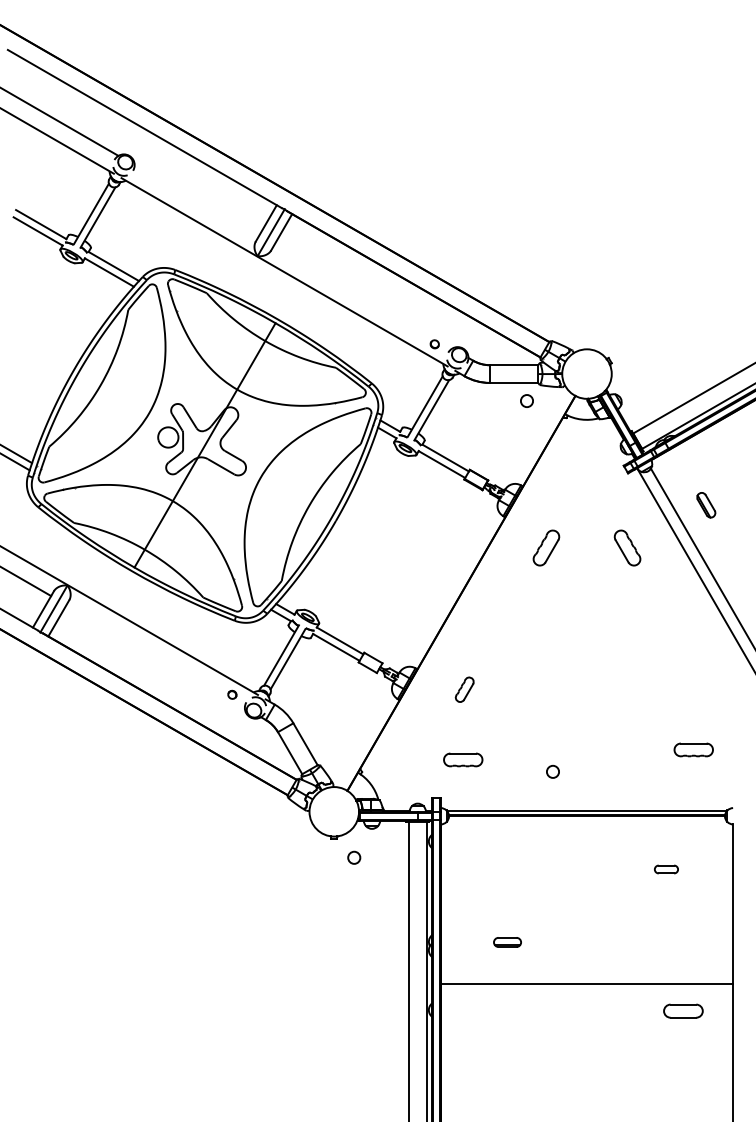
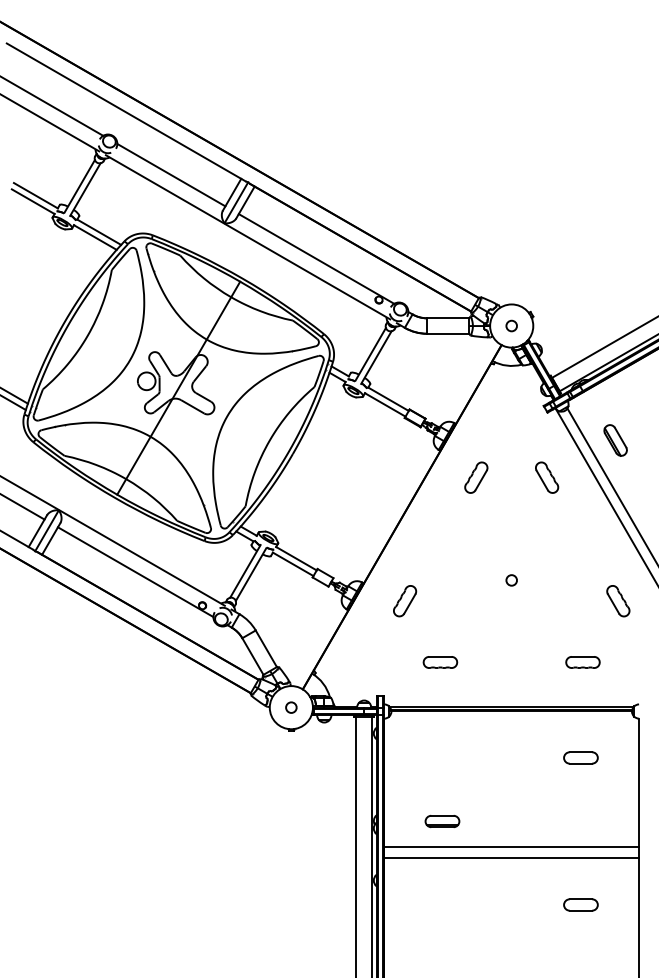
line: (196, 200) -> (171, 174), added
line: (362, 296) -> (315, 258), added
circle: (526, 400) -> (511, 325), moved
part: (706, 504) -> (615, 439), size x1.43
line: (155, 655) -> (135, 571), added
part: (464, 689) -> (404, 601), size x1.43
part: (708, 689) -> (617, 601), added
part: (693, 749) -> (582, 662), moved
part: (463, 759) -> (440, 662), moved
circle: (552, 771) -> (511, 580), moved
circle: (354, 857) -> (291, 707), moved
part: (666, 869) -> (581, 757), size x1.67
part: (507, 942) -> (442, 821), size x1.43
line: (587, 971) -> (512, 846), added
part: (683, 1010) -> (581, 904), moved

